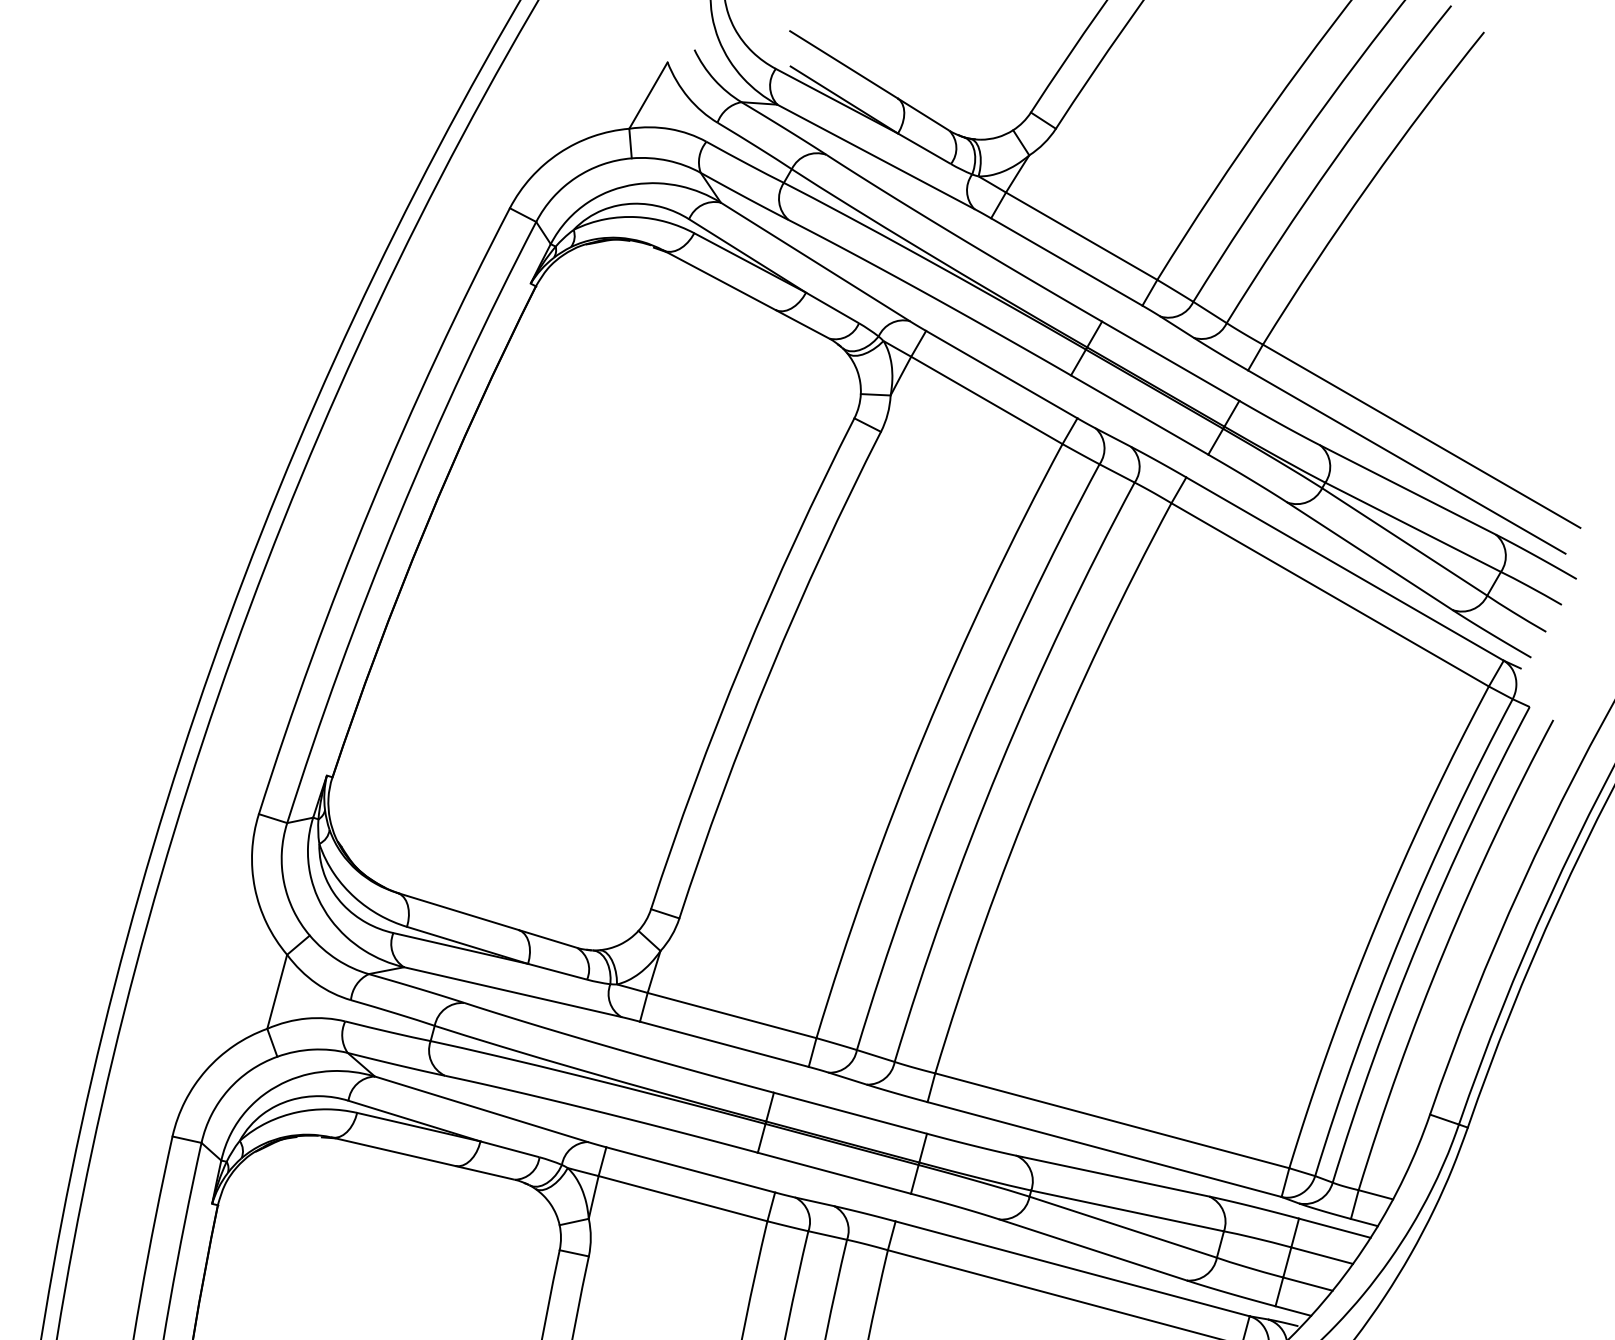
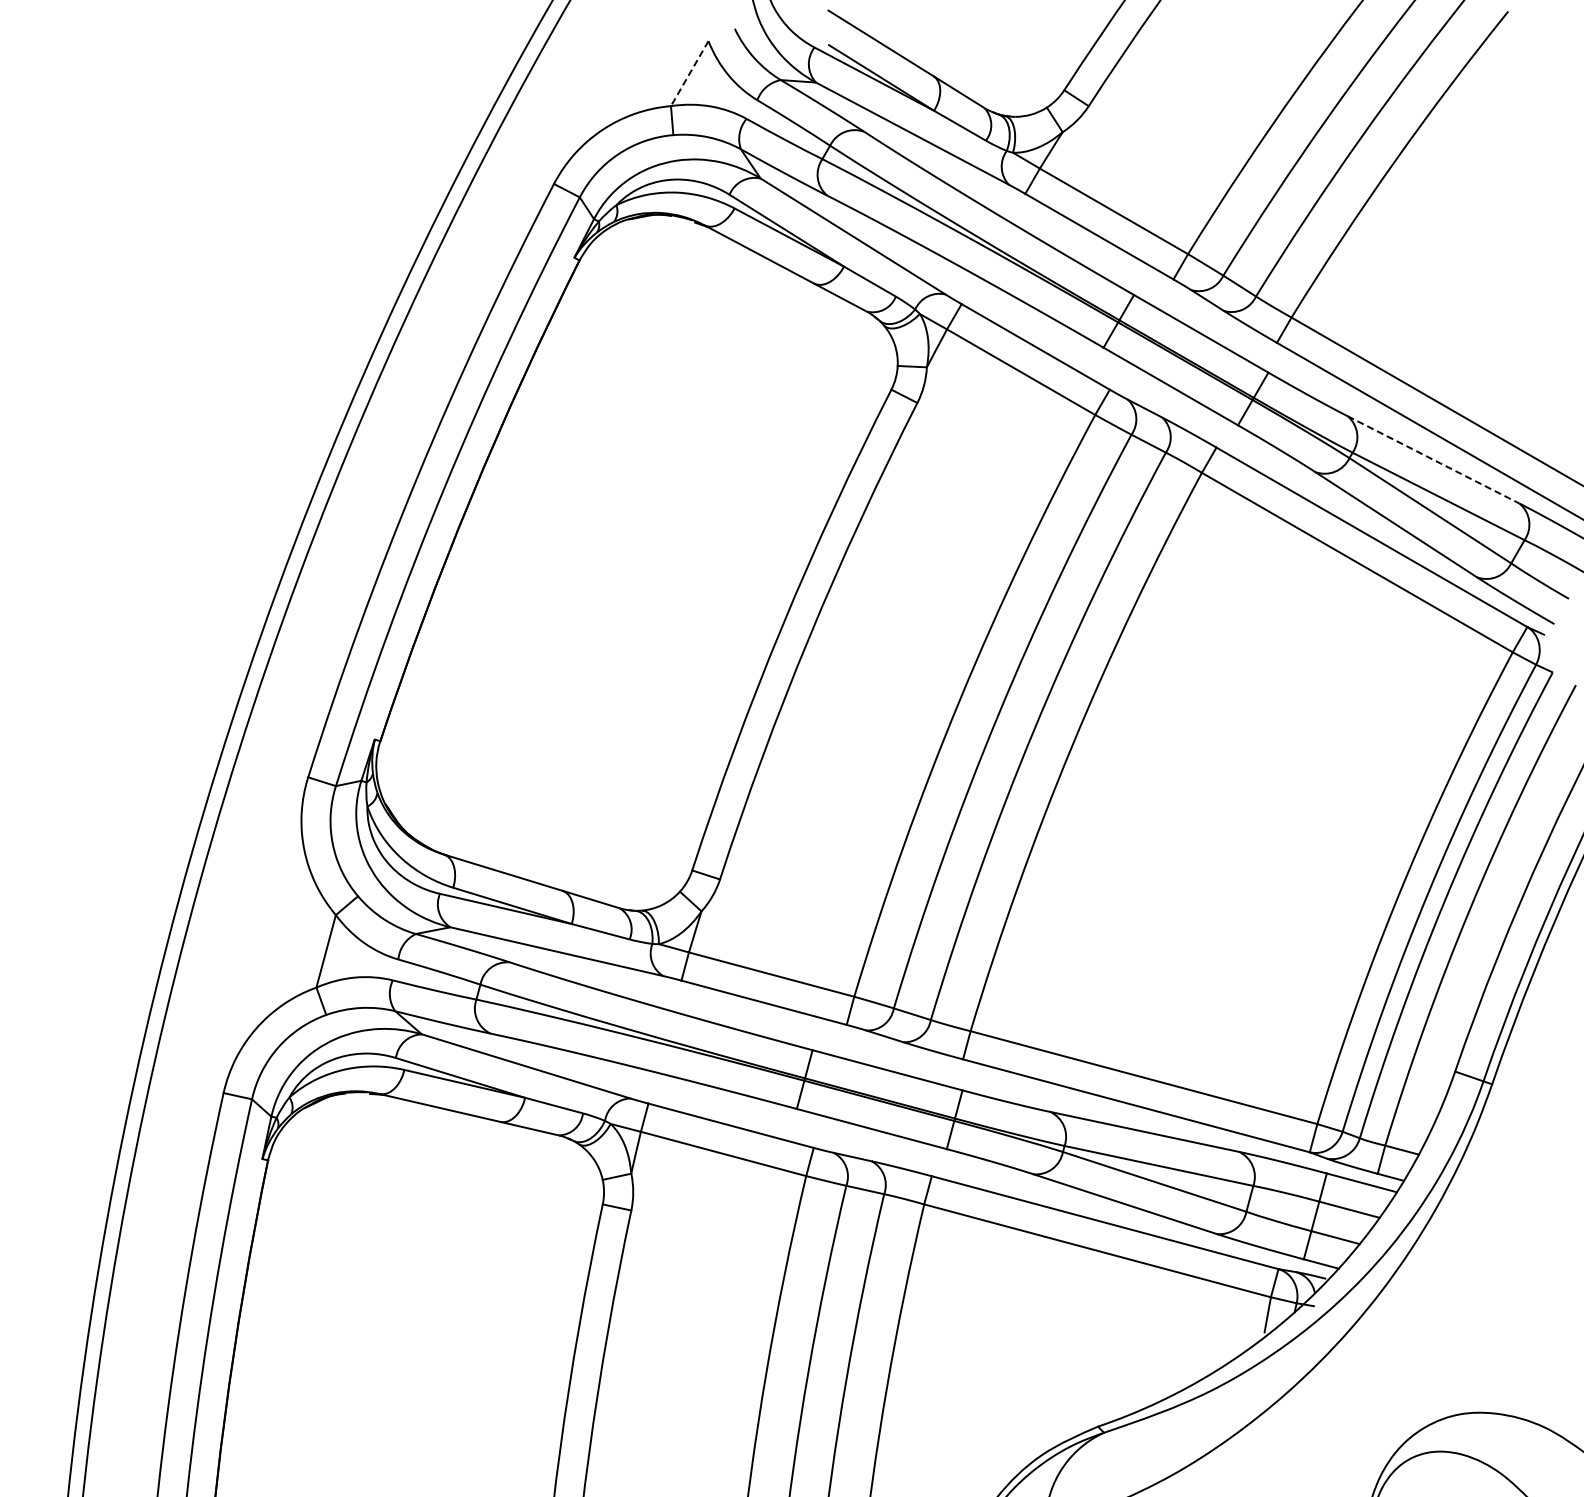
line: (648, 95) -> (689, 73), solid -> dashed
line: (1408, 490) -> (1434, 460), solid -> dashed

